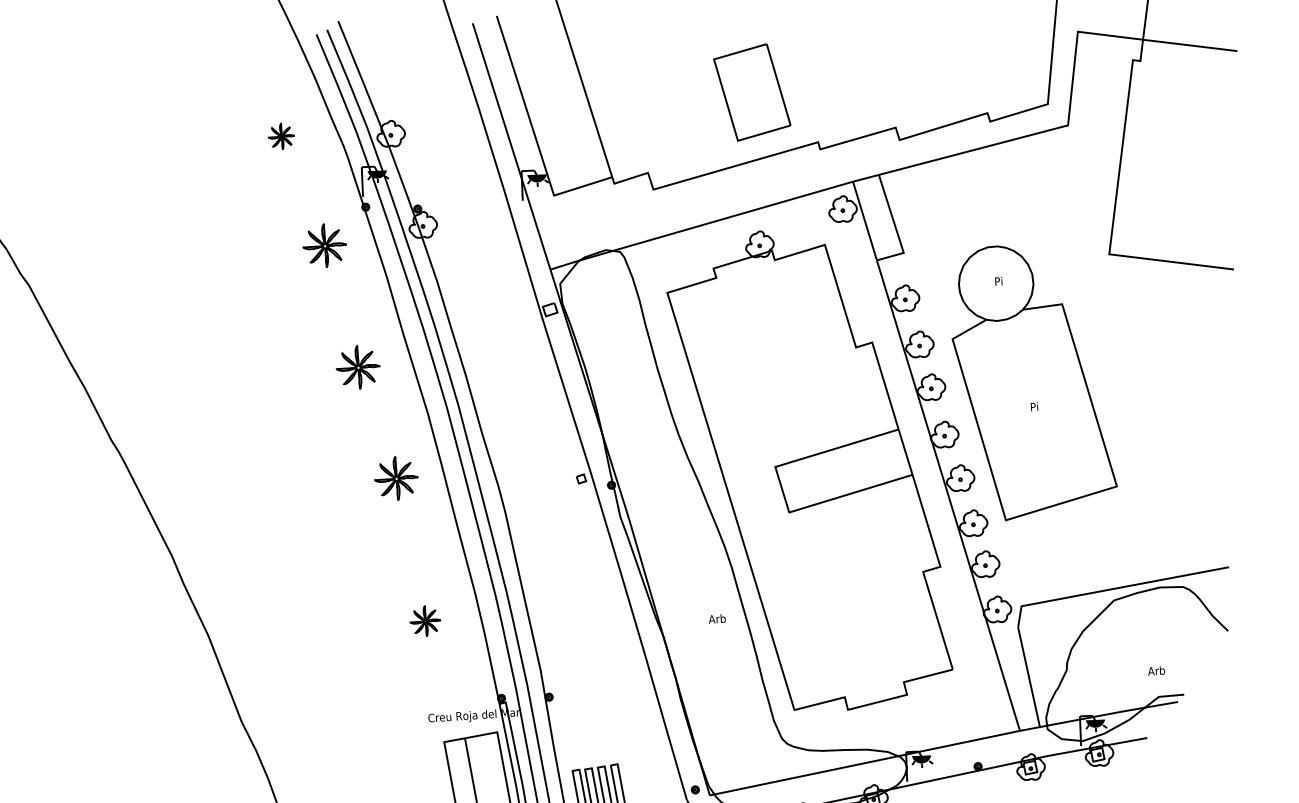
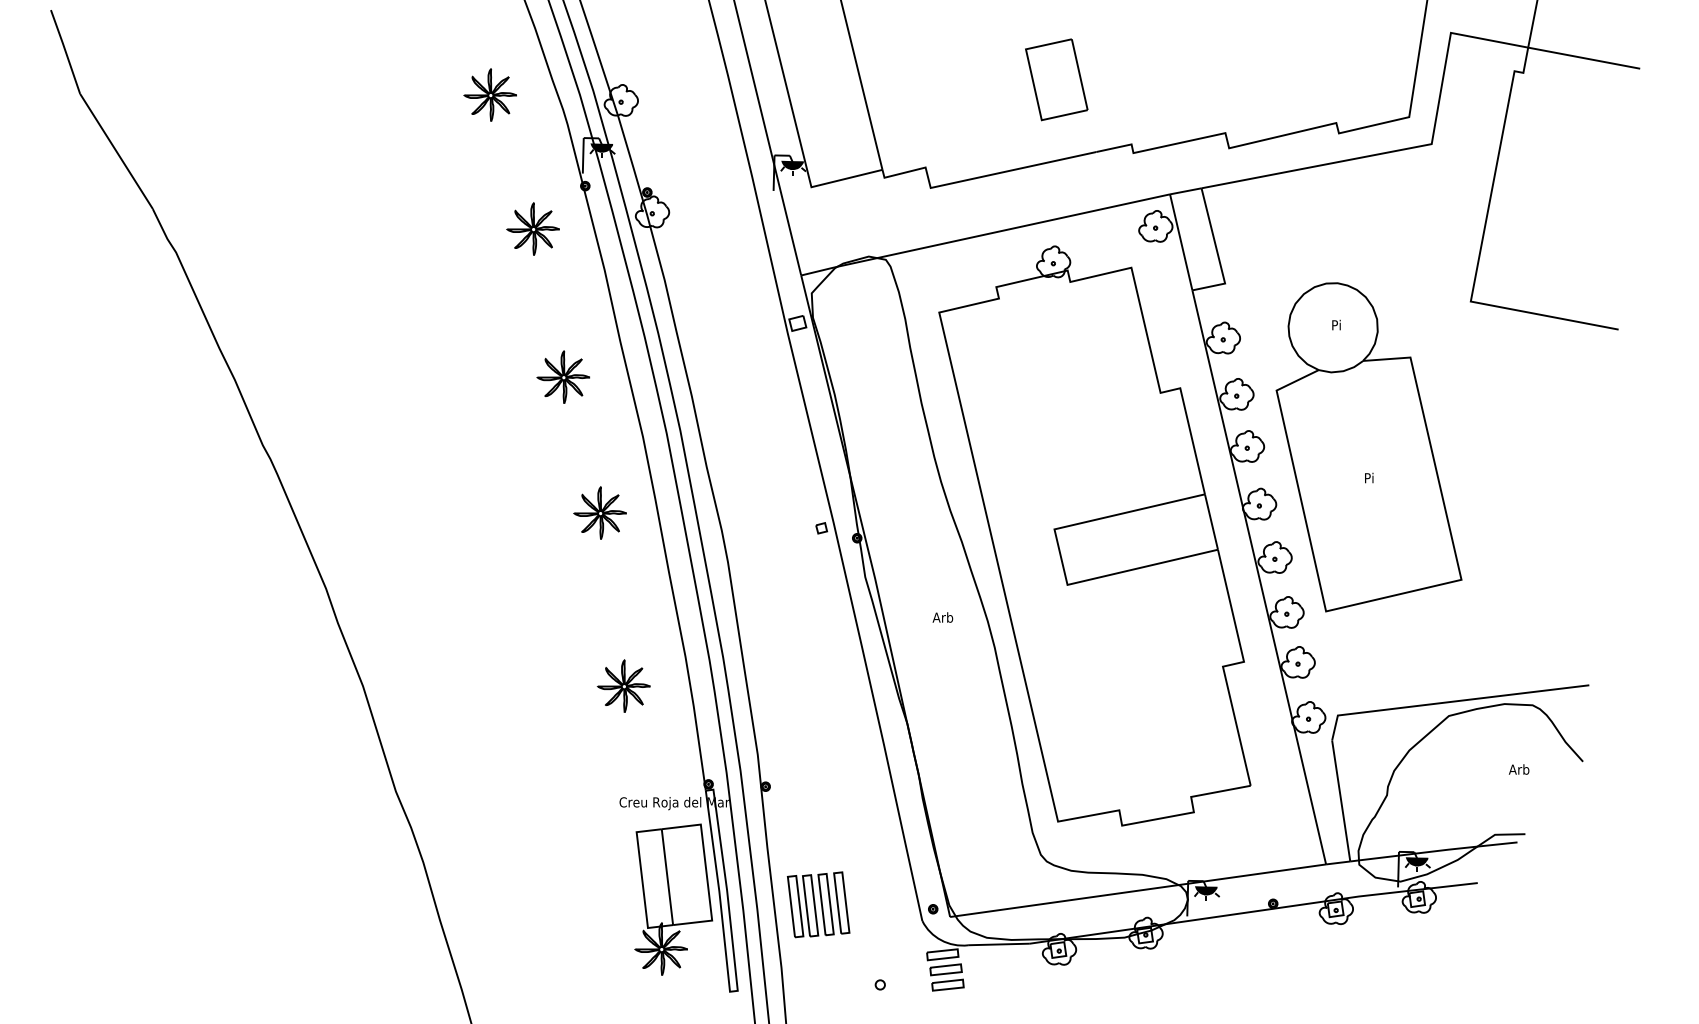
part: (752, 92) -> (1056, 79), size x0.71
part: (280, 136) -> (489, 94), size x1.67
text: (716, 618) -> (942, 617), moved
part: (425, 620) -> (623, 685), size x1.43
text: (1156, 670) -> (1519, 769), moved

